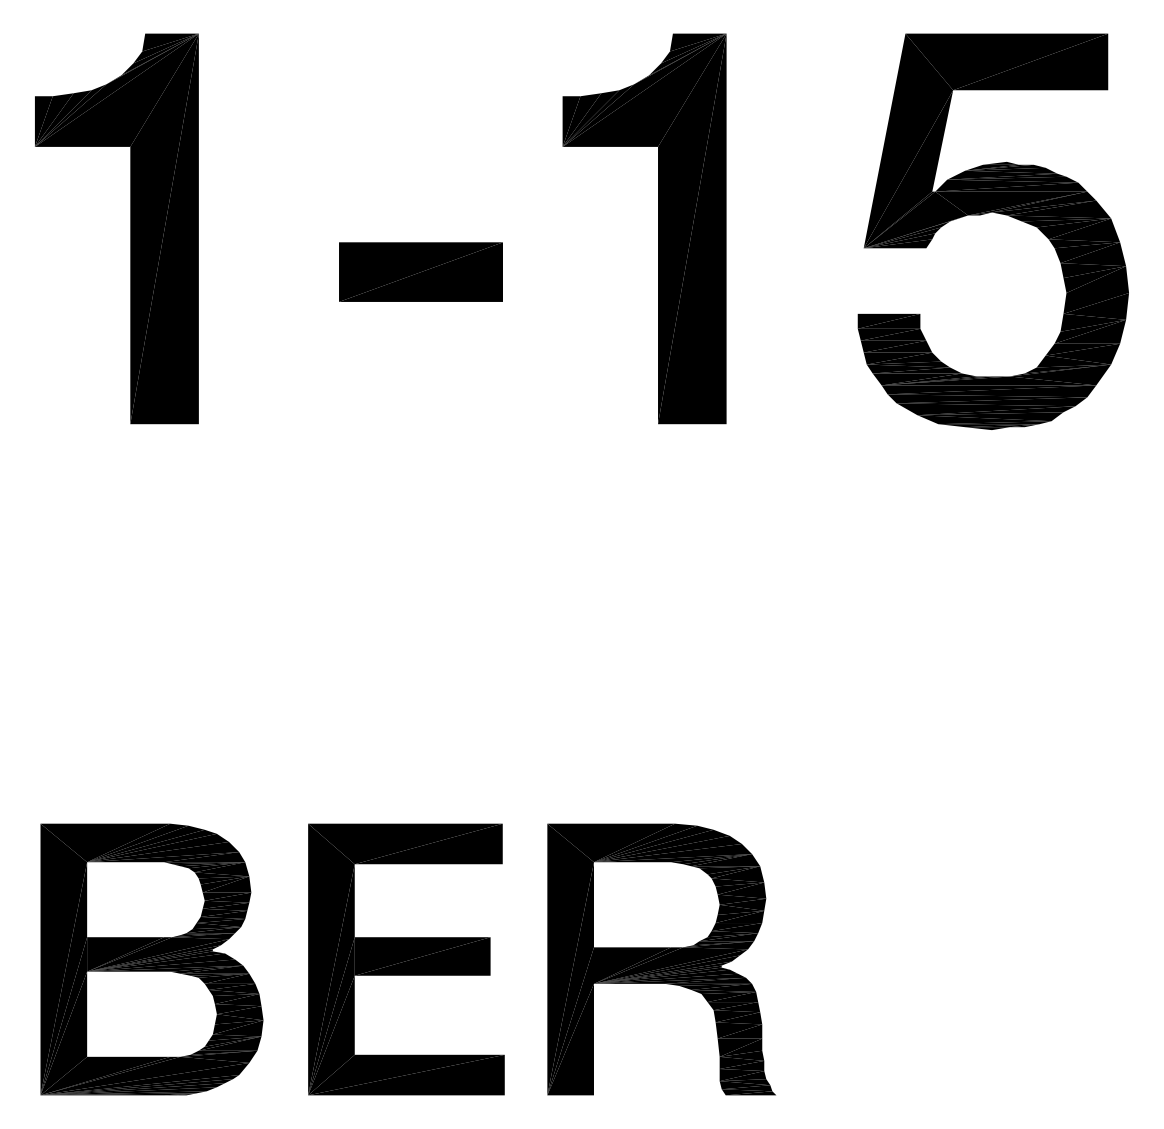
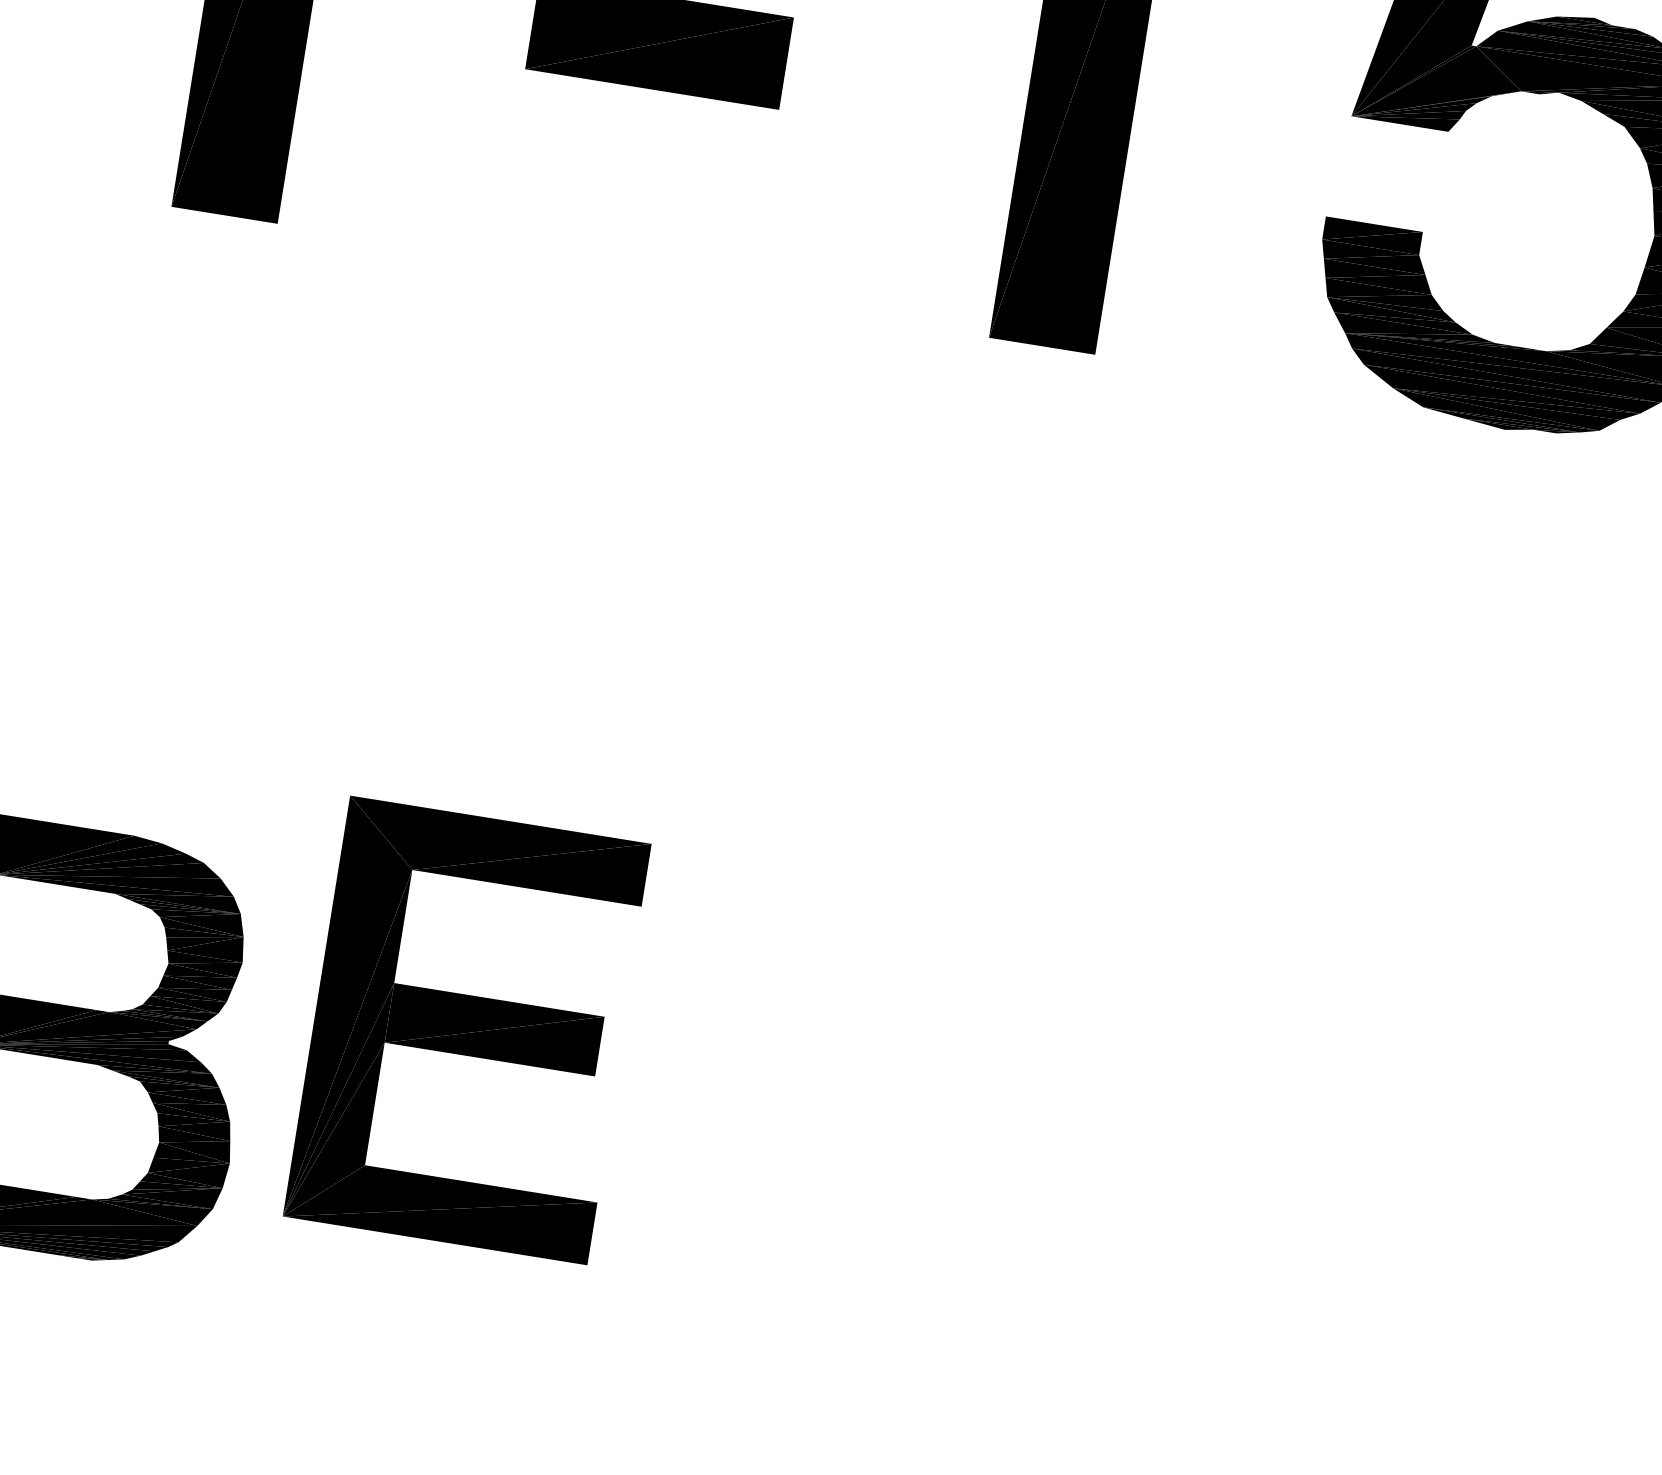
part: (406, 959) -> (468, 1030), moved
part: (661, 959) -> (861, 1168), removed

